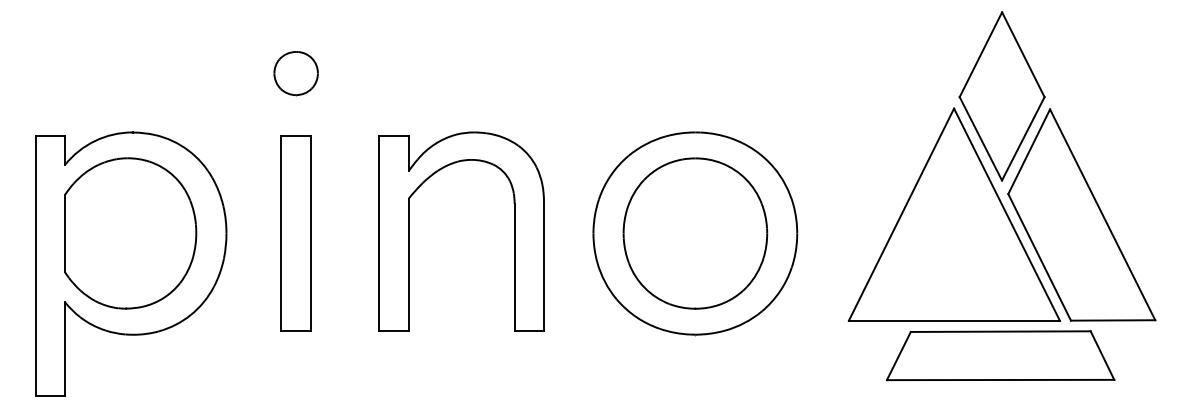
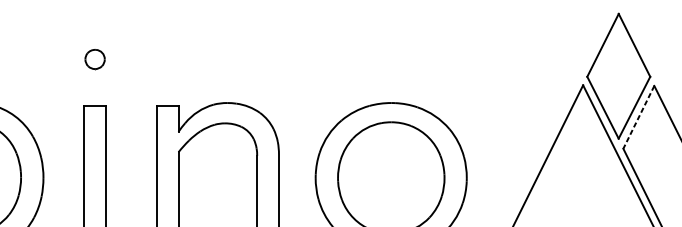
part: (295, 73) -> (94, 59), size x0.6
line: (1028, 152) -> (638, 117), solid -> dashed

